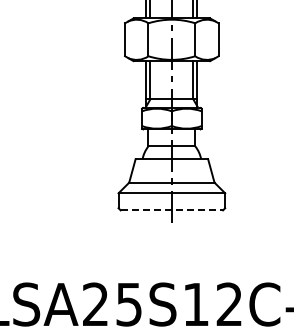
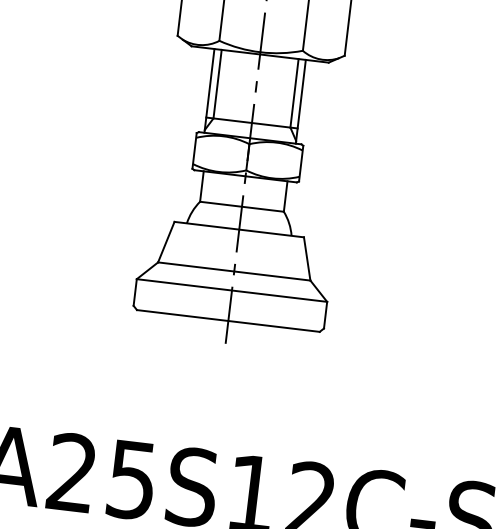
line: (172, 210) -> (229, 321), dashed -> solid

